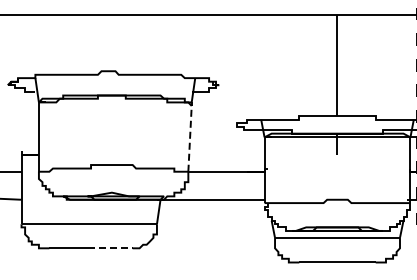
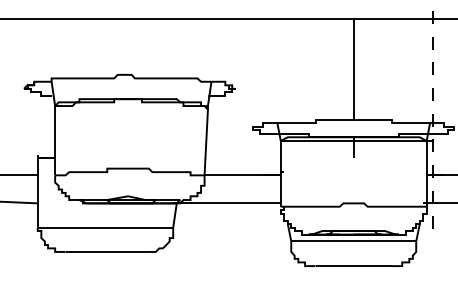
line: (190, 138) -> (206, 142), dashed -> solid
line: (110, 247) -> (126, 251), dashed -> solid

